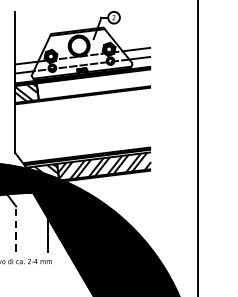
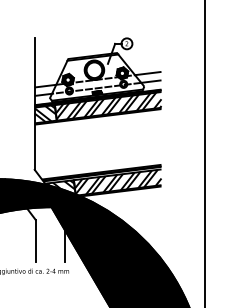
hatch: (94, 83) -> (108, 105), added
line: (15, 228) -> (35, 240), dashed -> solid

